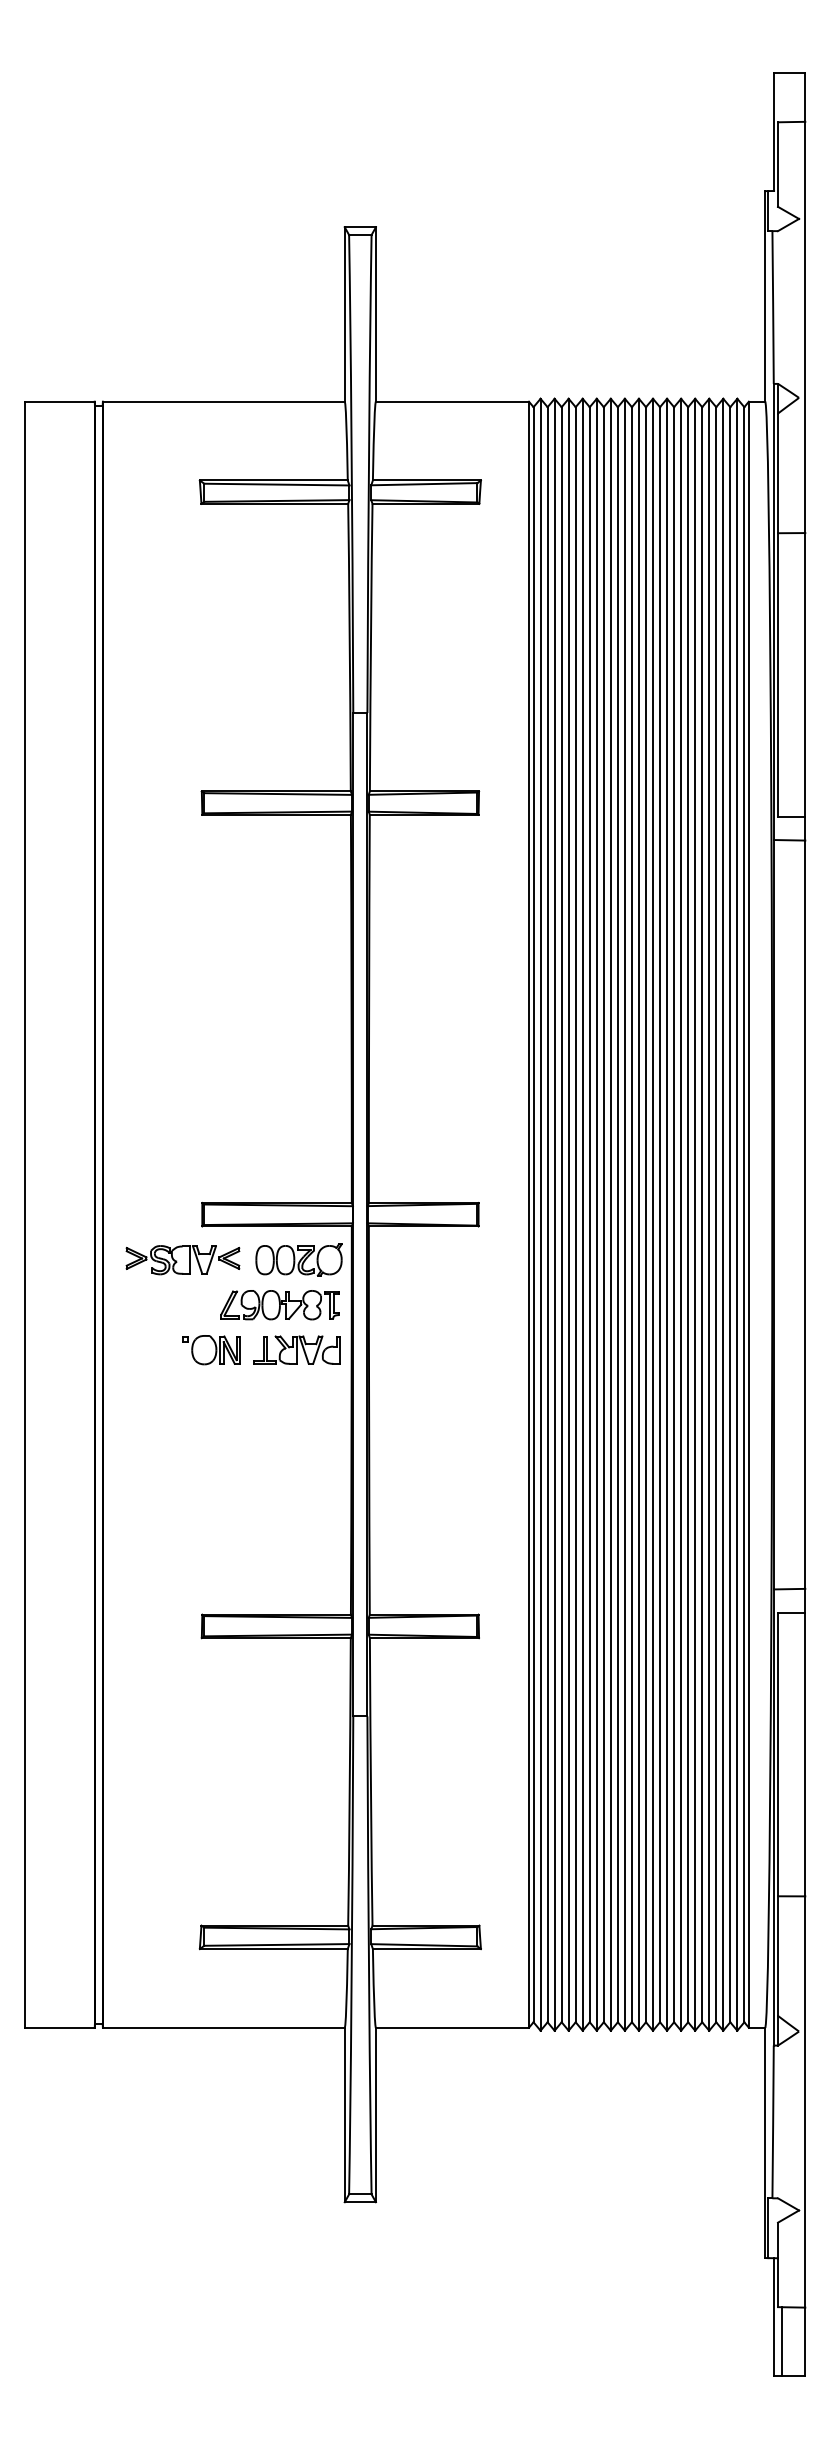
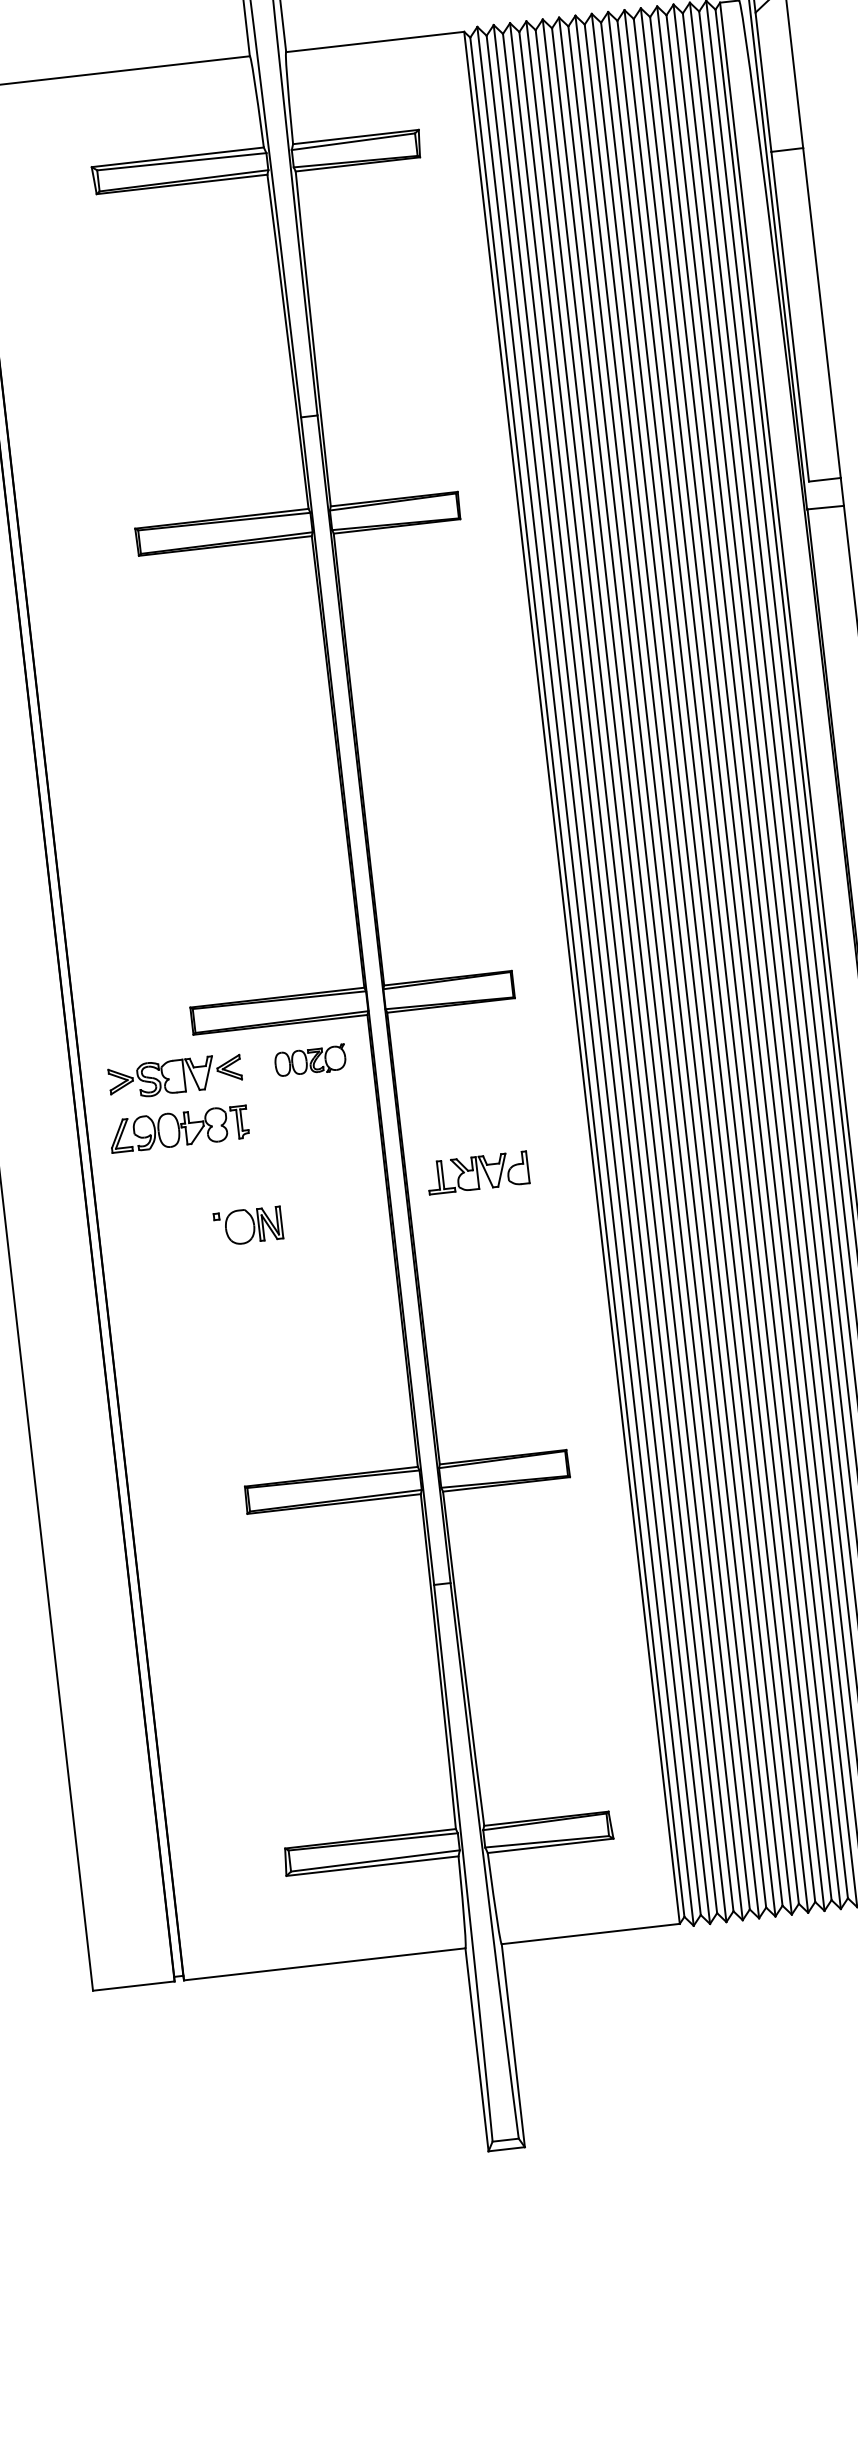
part: (298, 1259) -> (309, 1060), size x0.7
part: (279, 1305) -> (178, 1129), moved
part: (296, 1349) -> (476, 1172), moved
part: (211, 1350) -> (248, 1226), moved

